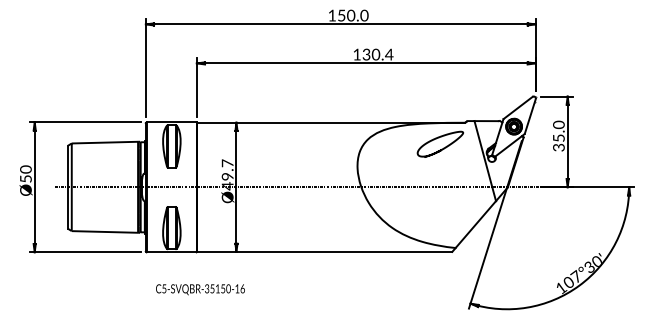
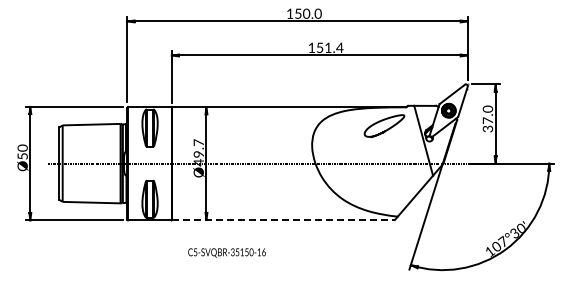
text: (370, 54) -> (323, 47), 130.4 -> 151.4
text: (558, 137) -> (487, 120), 35.0 -> 37.0
line: (324, 252) -> (283, 220), solid -> dashed
text: (199, 289) -> (226, 252), moved

